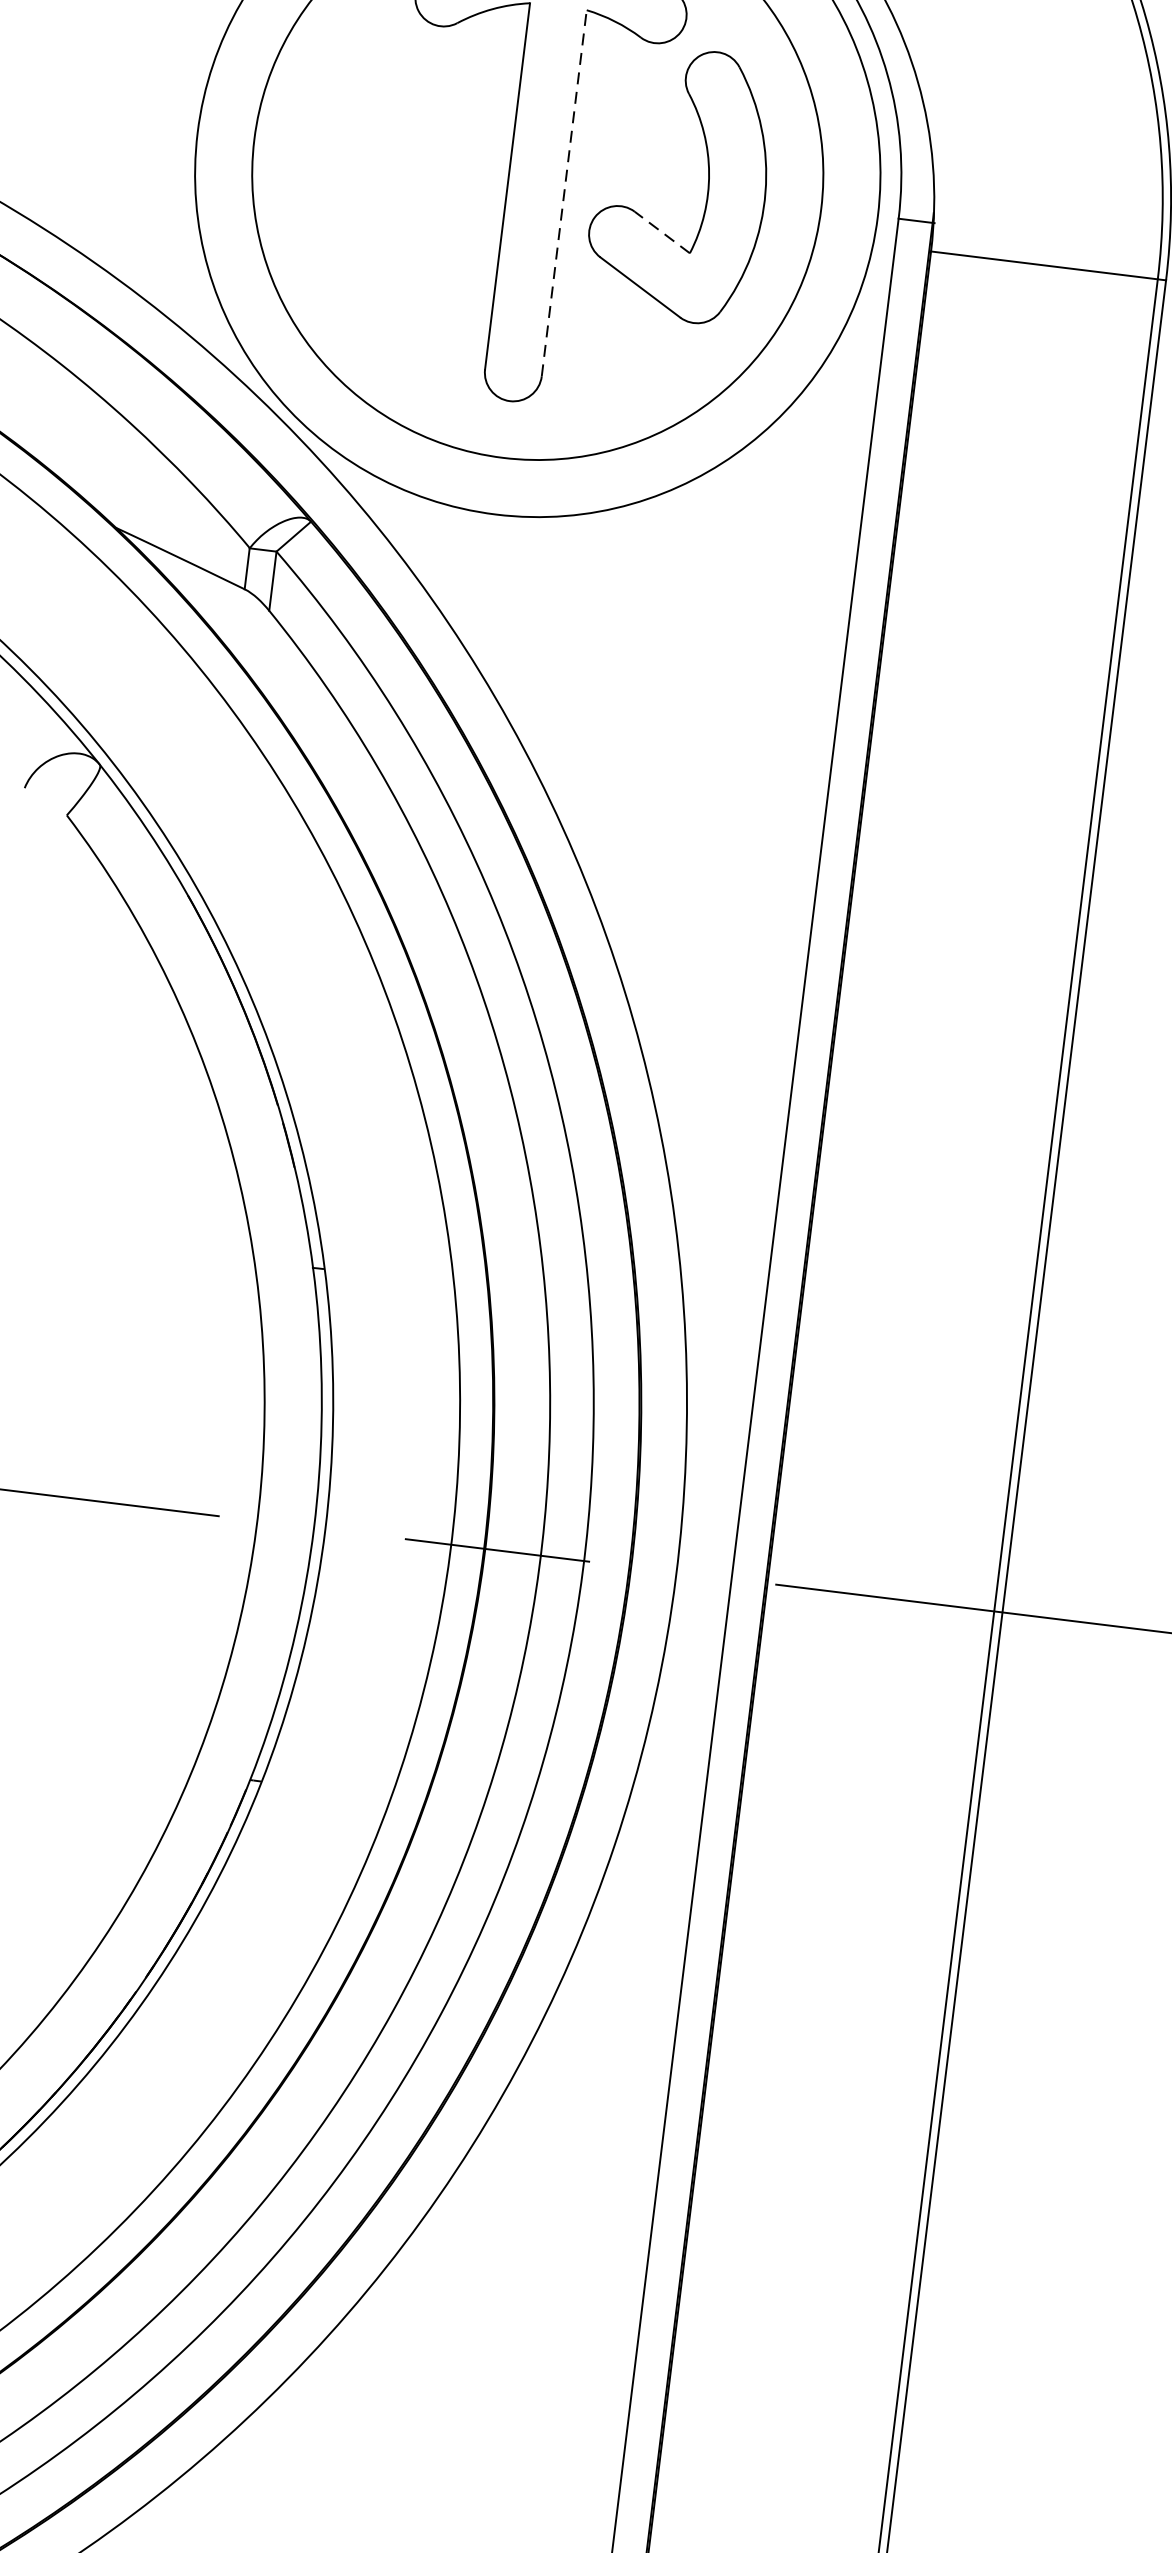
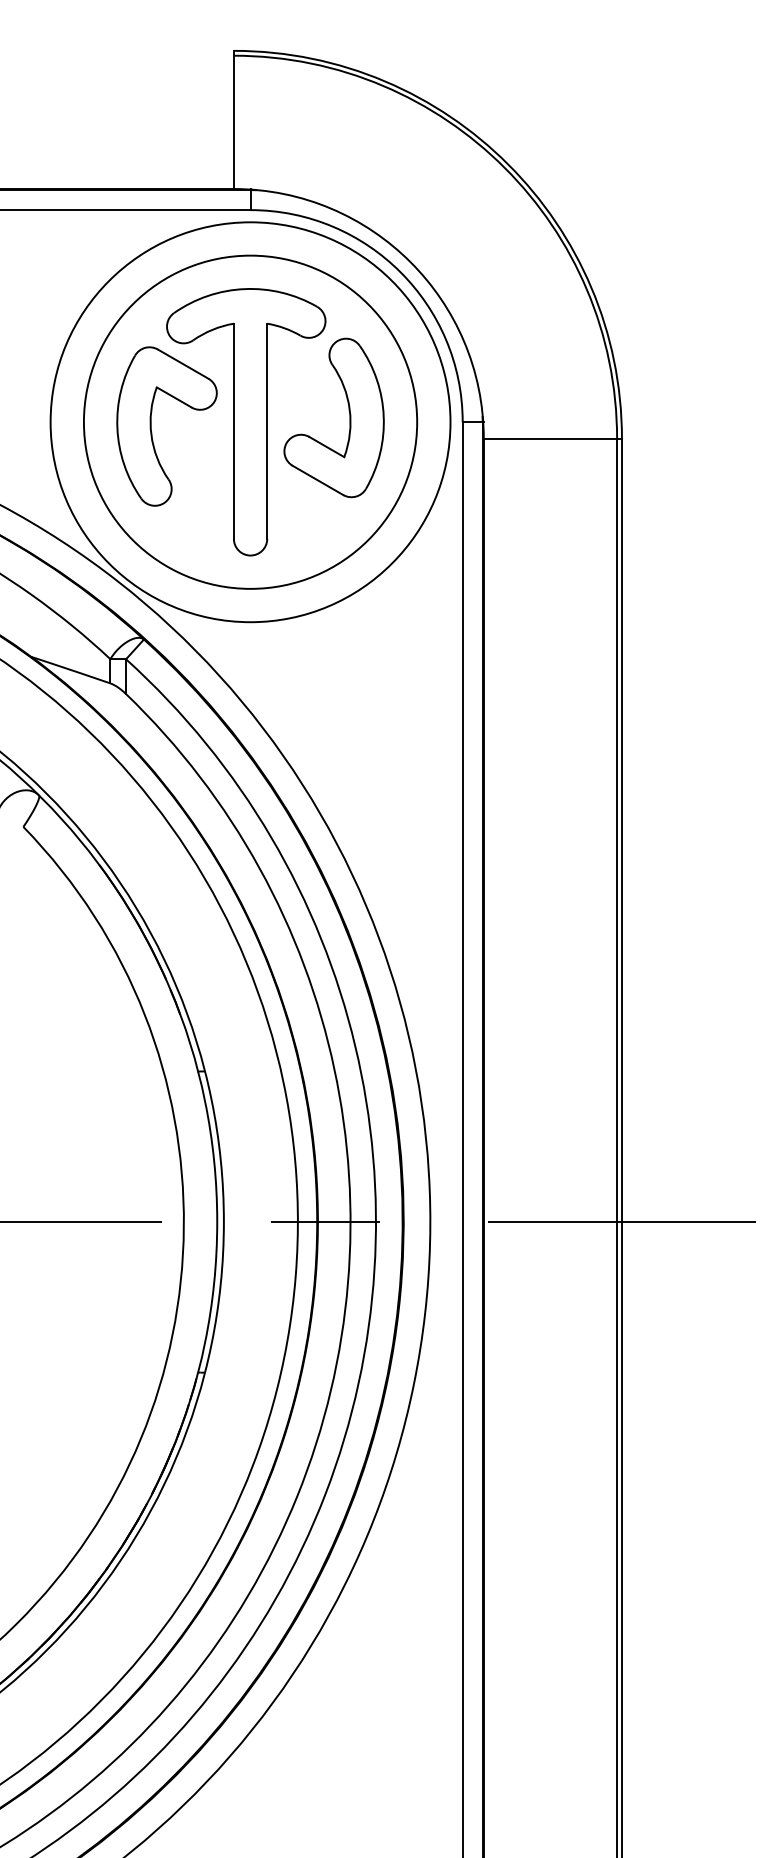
part: (368, 160) -> (151, 426), added
line: (564, 193) -> (267, 431), dashed -> solid
line: (661, 231) -> (326, 446), dashed -> solid

